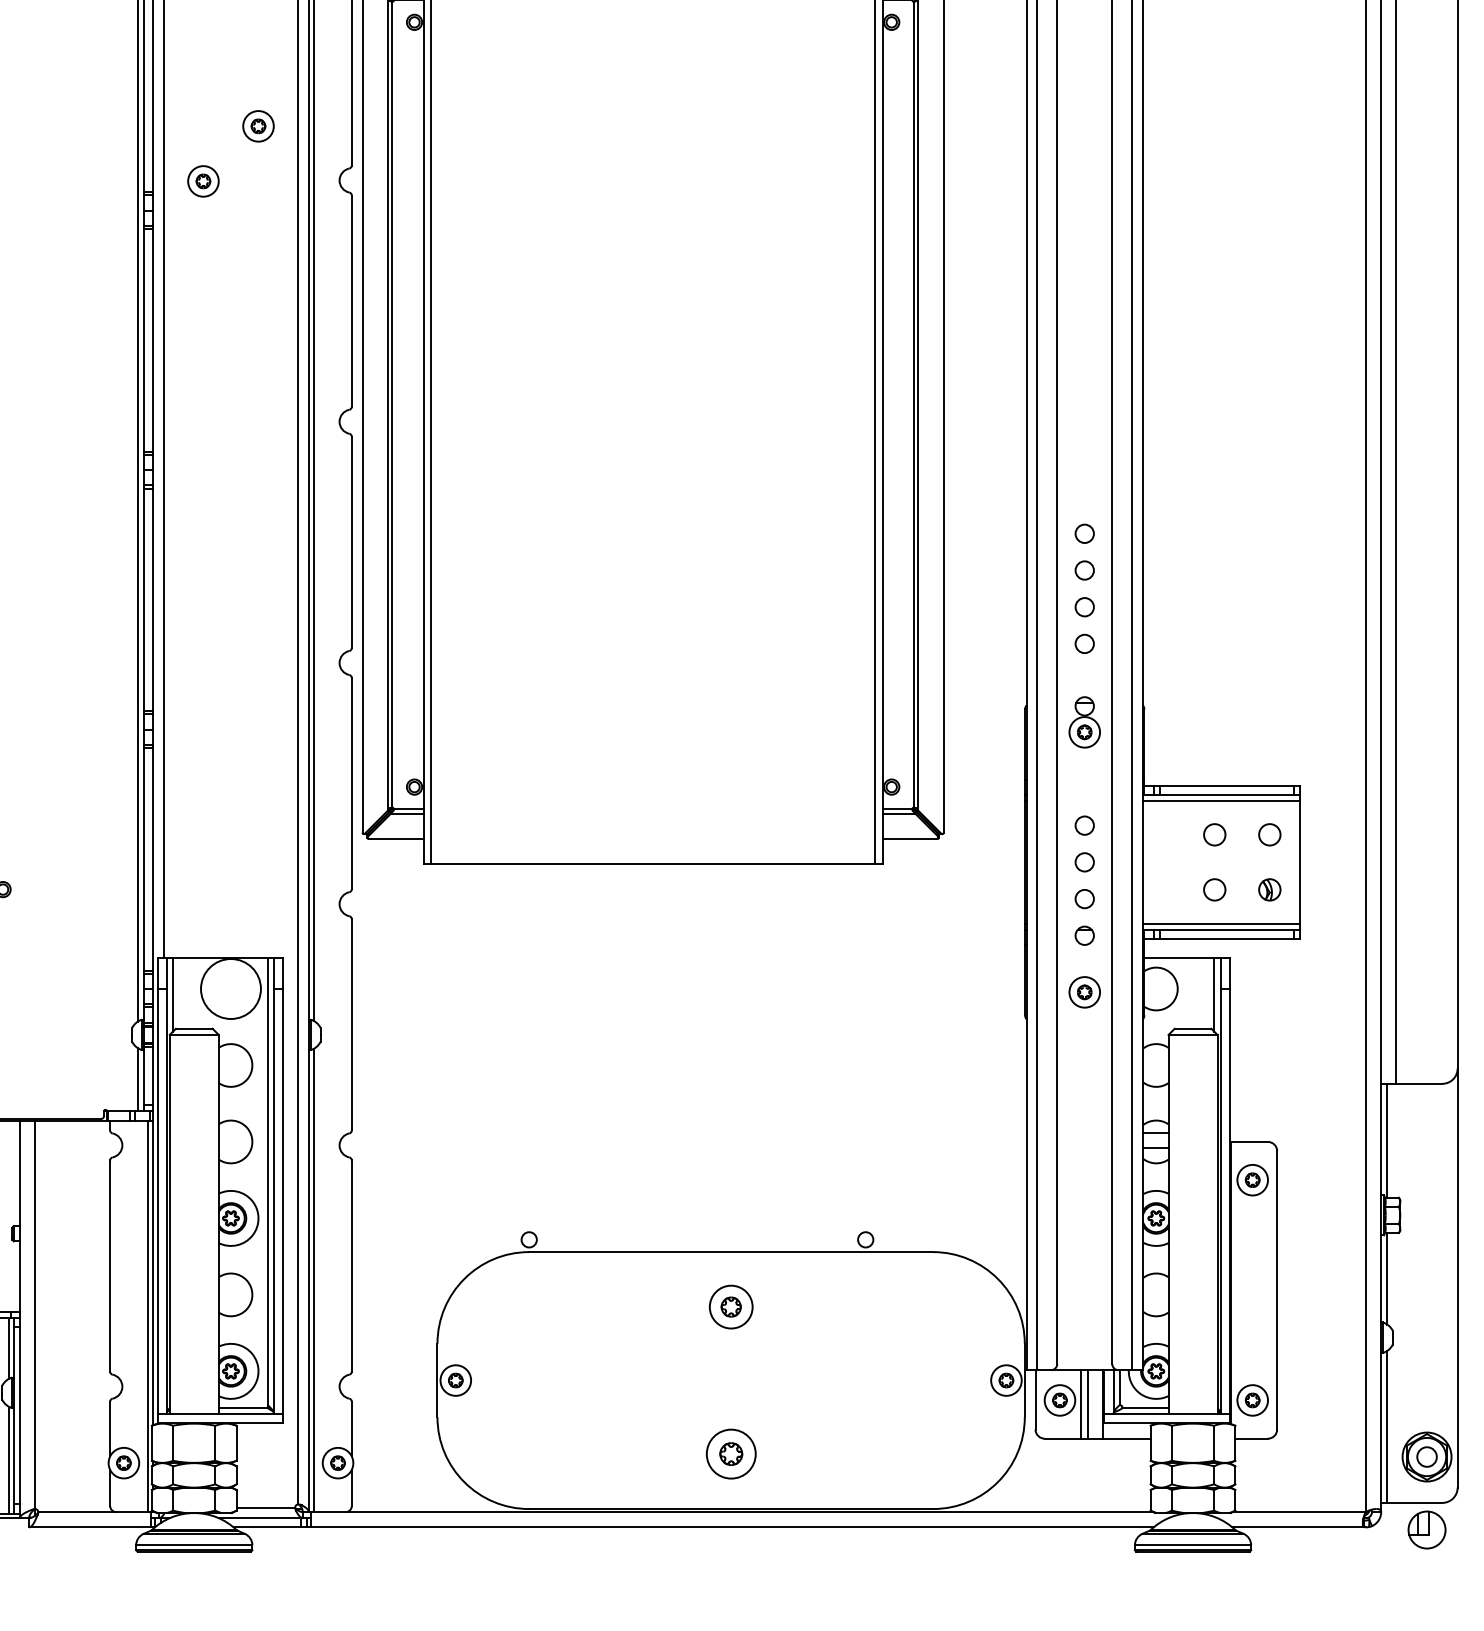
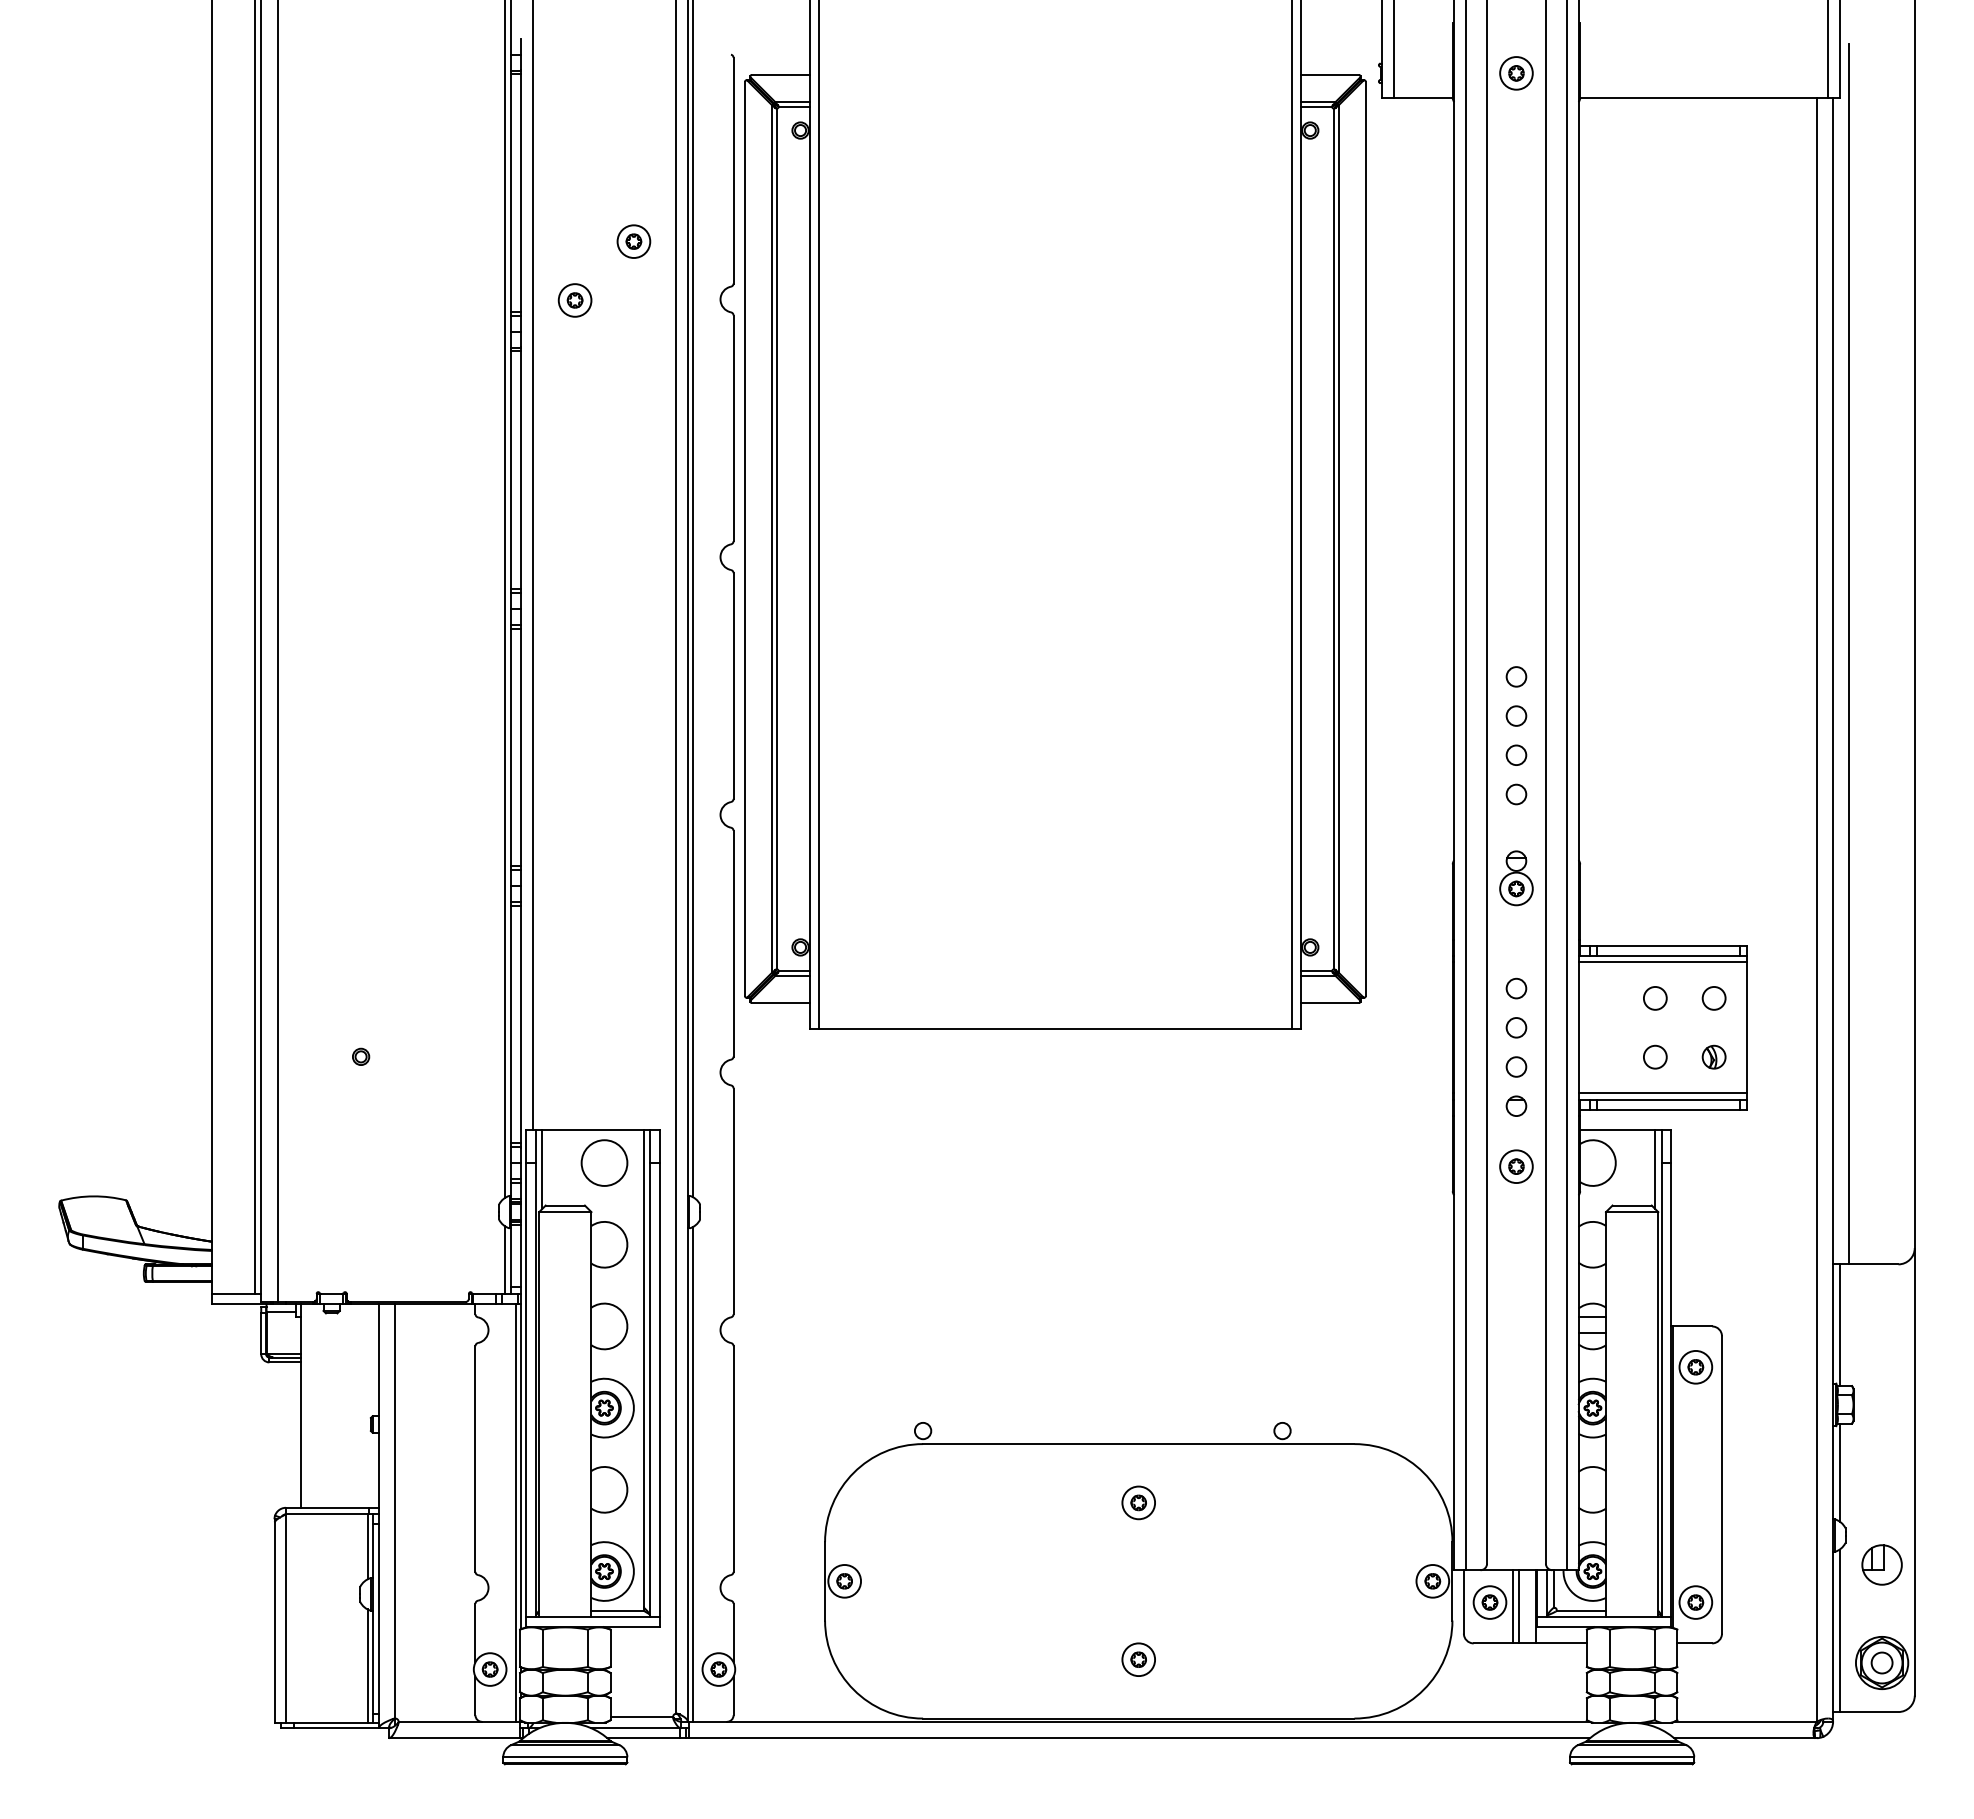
circle: (230, 988) -> (604, 1162), size x0.71
part: (730, 1306) -> (1138, 1502), size x0.71
part: (730, 1453) -> (1138, 1659), size x0.62
part: (1426, 1529) -> (1881, 1564), moved

